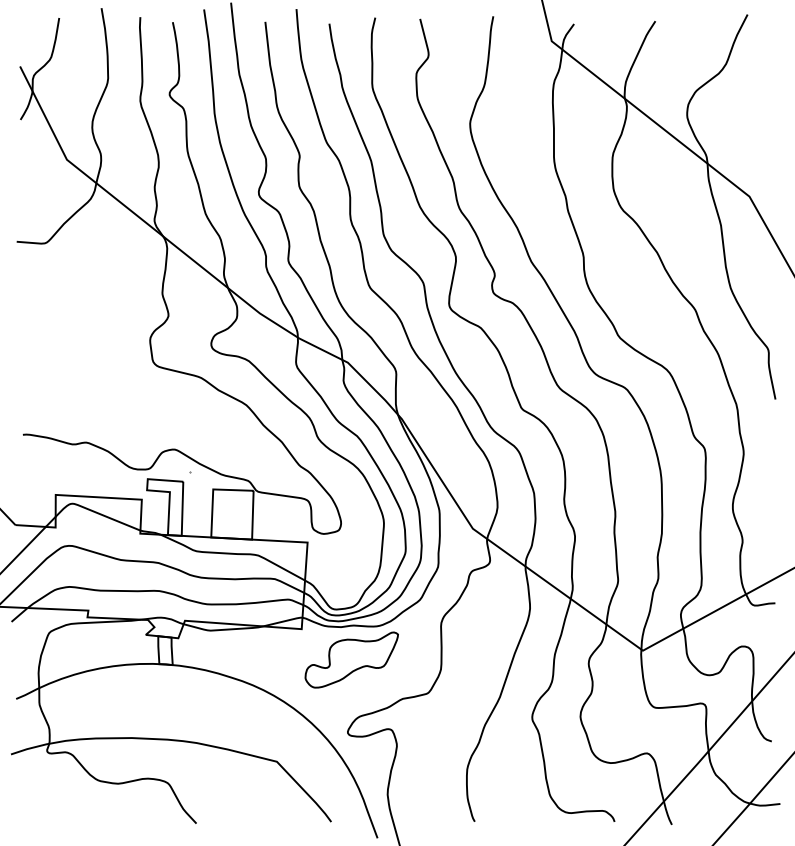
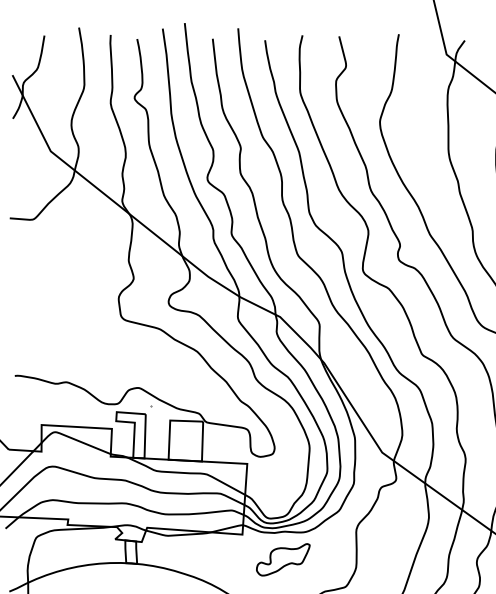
part: (351, 659) -> (283, 559), size x0.7

